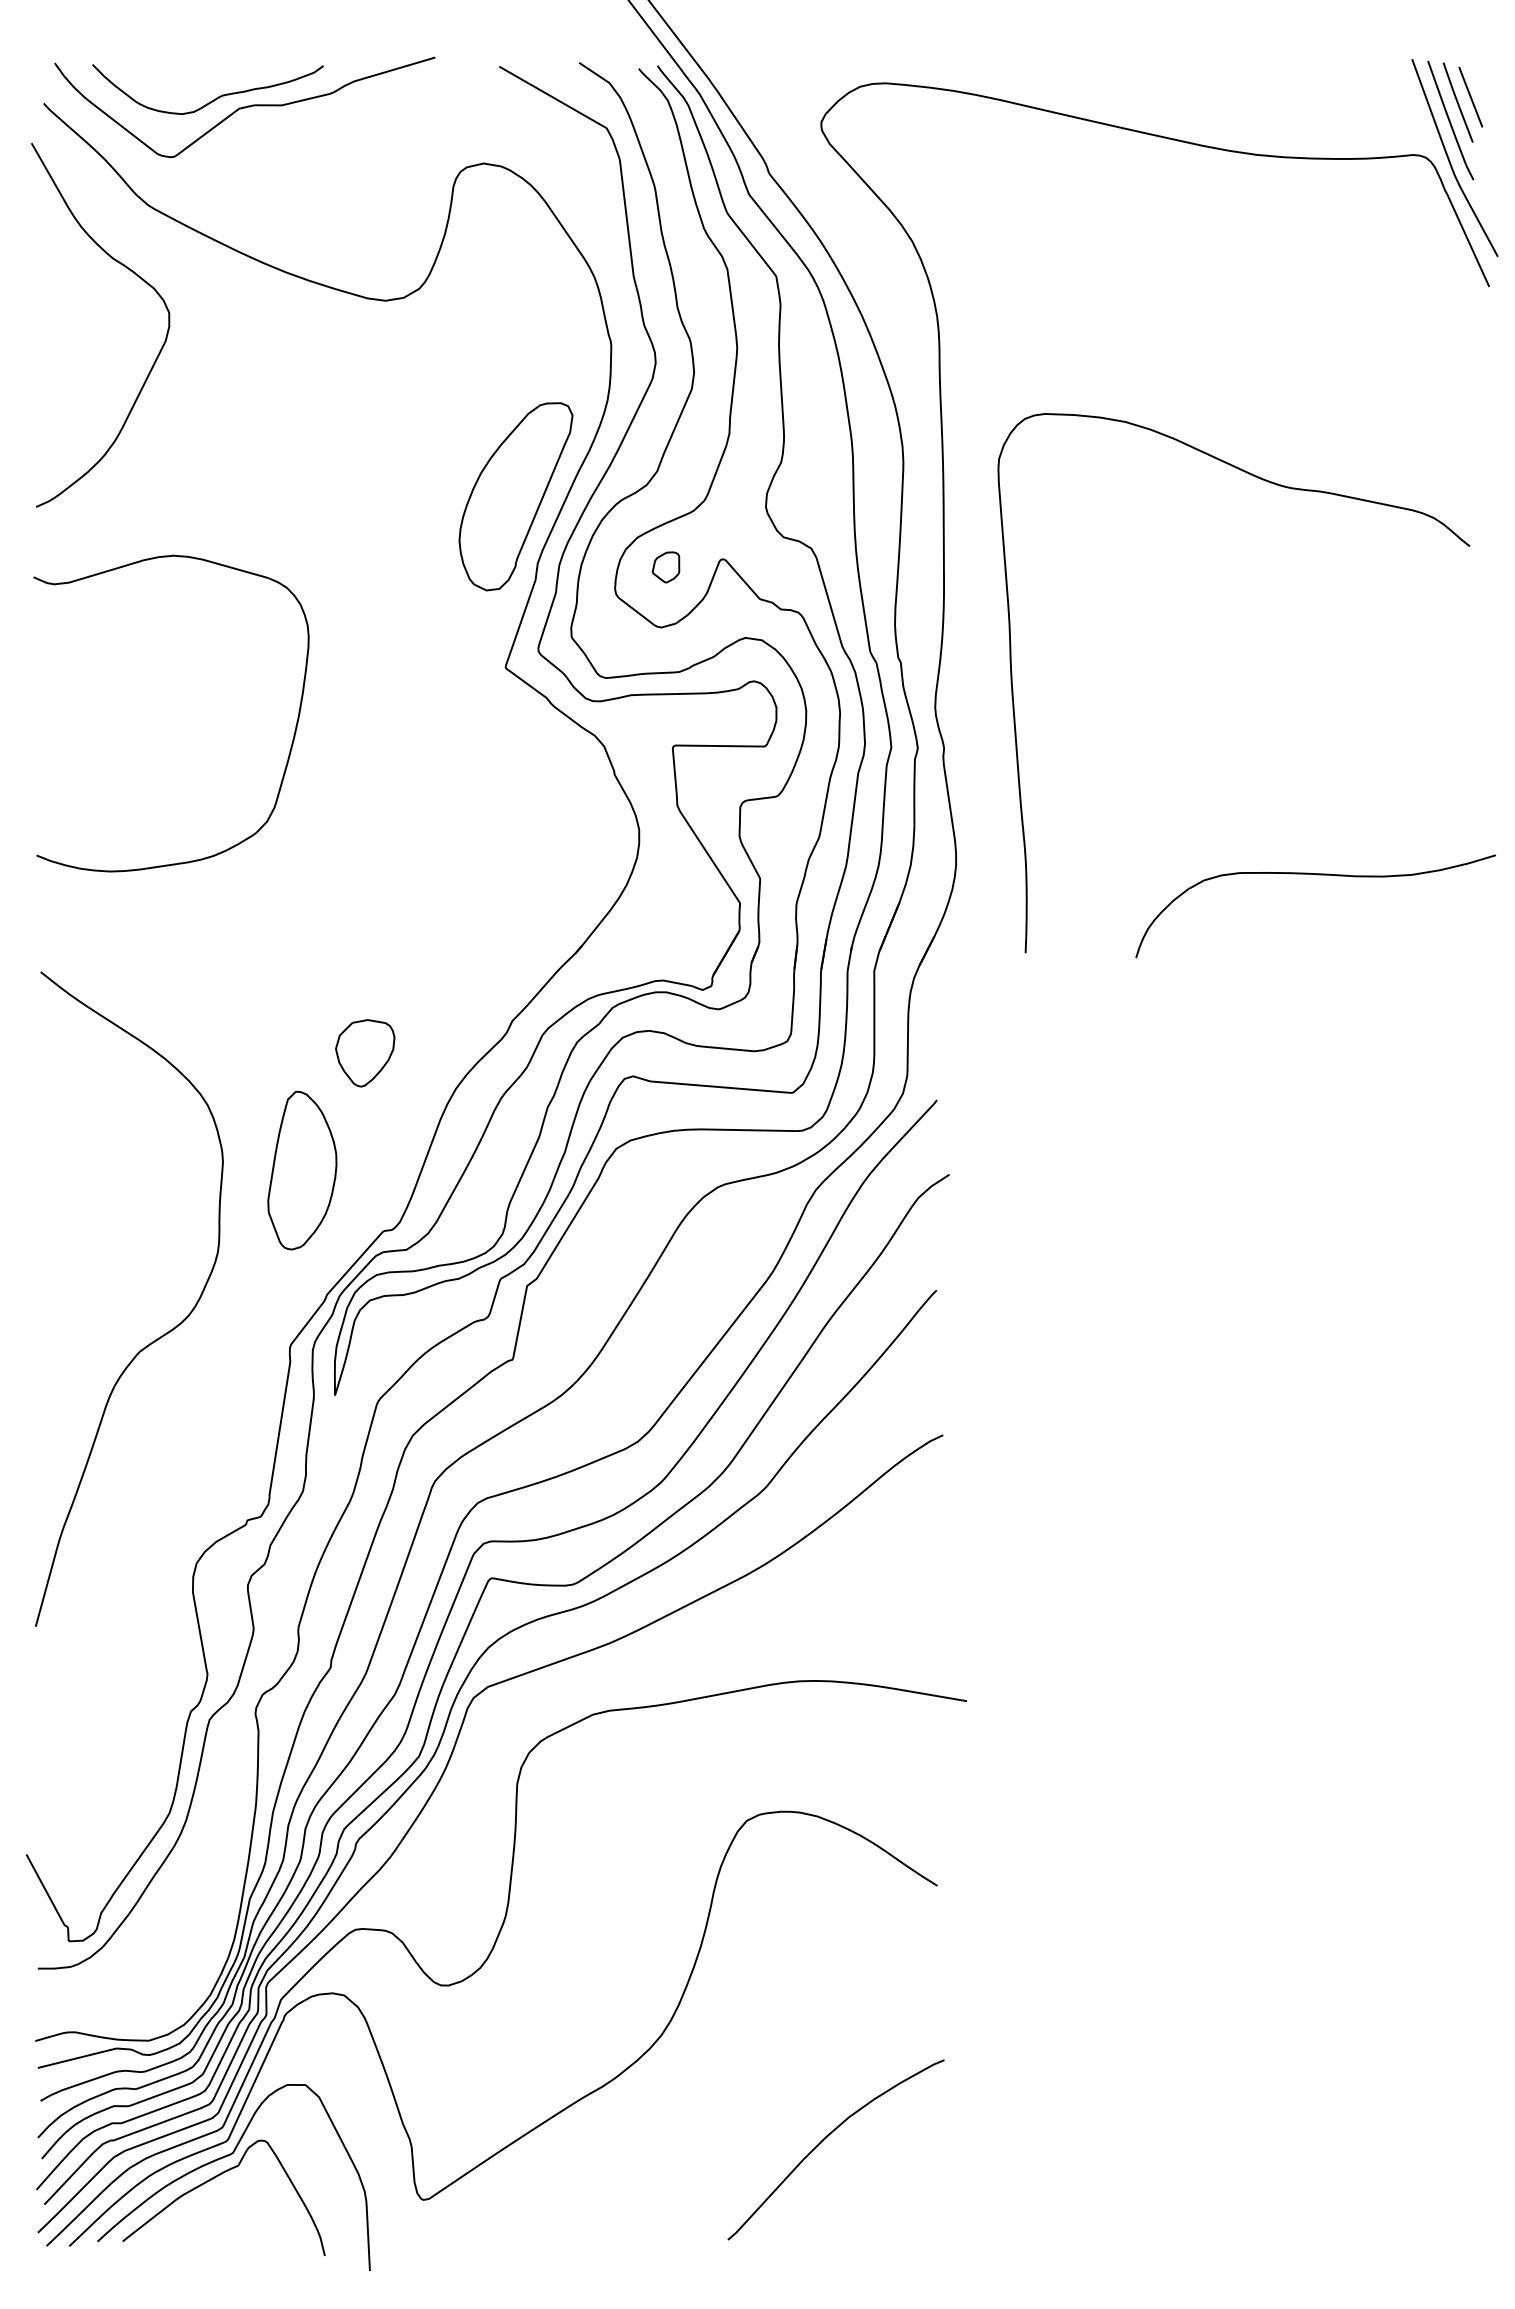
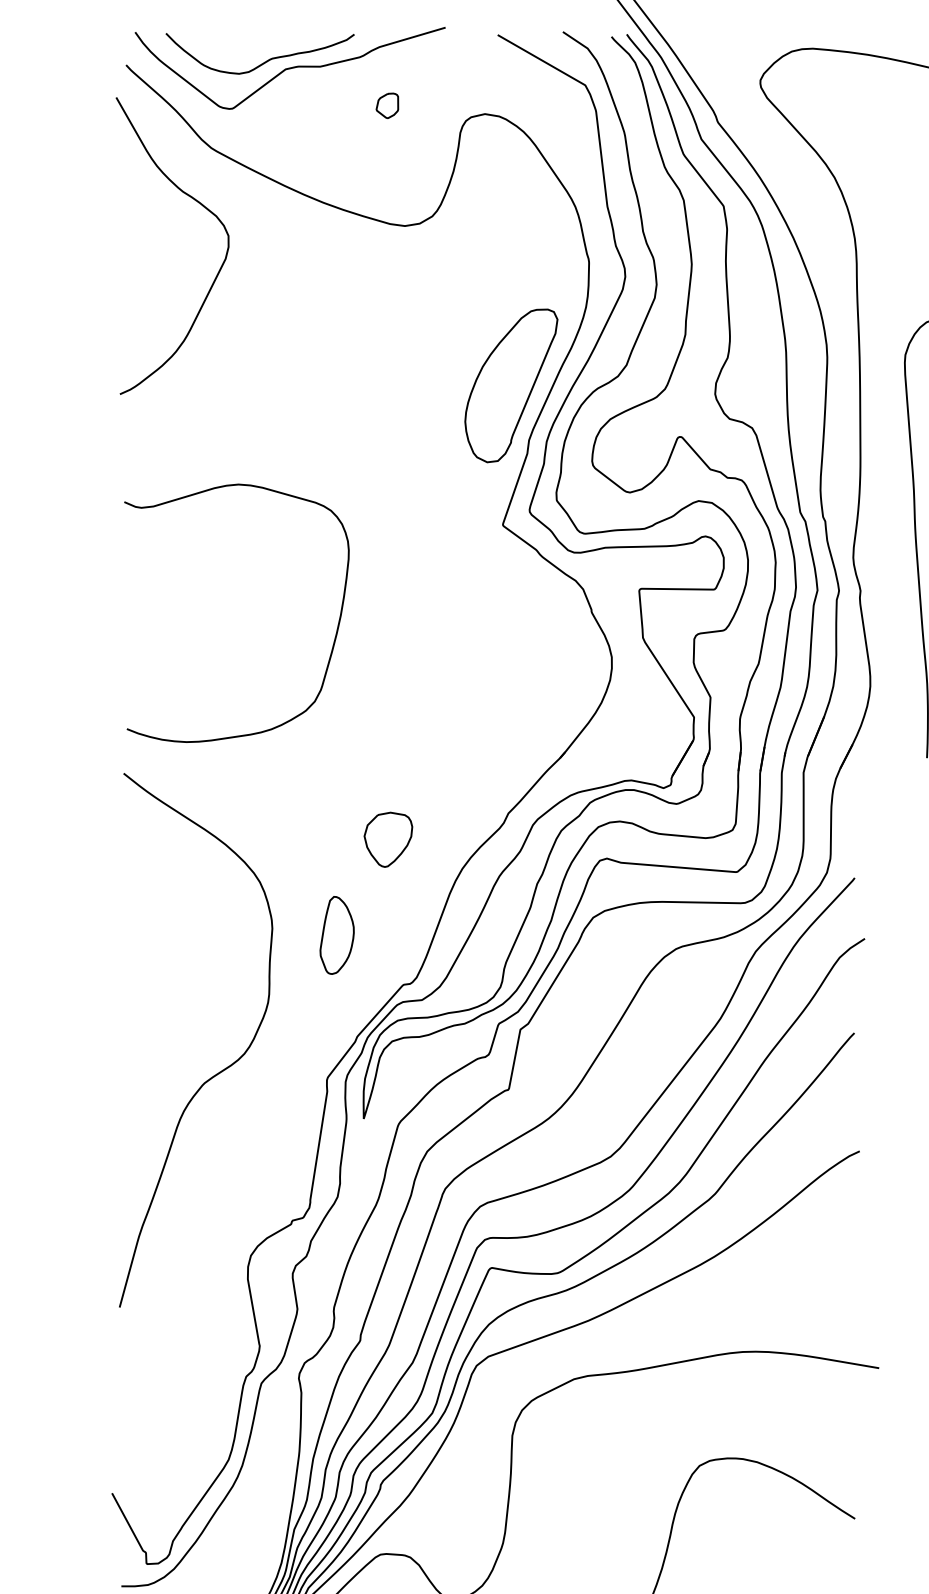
part: (665, 567) -> (386, 105), moved
curve: (290, 746) -> (333, 640), moved
part: (302, 1170) -> (337, 935), size x0.6

